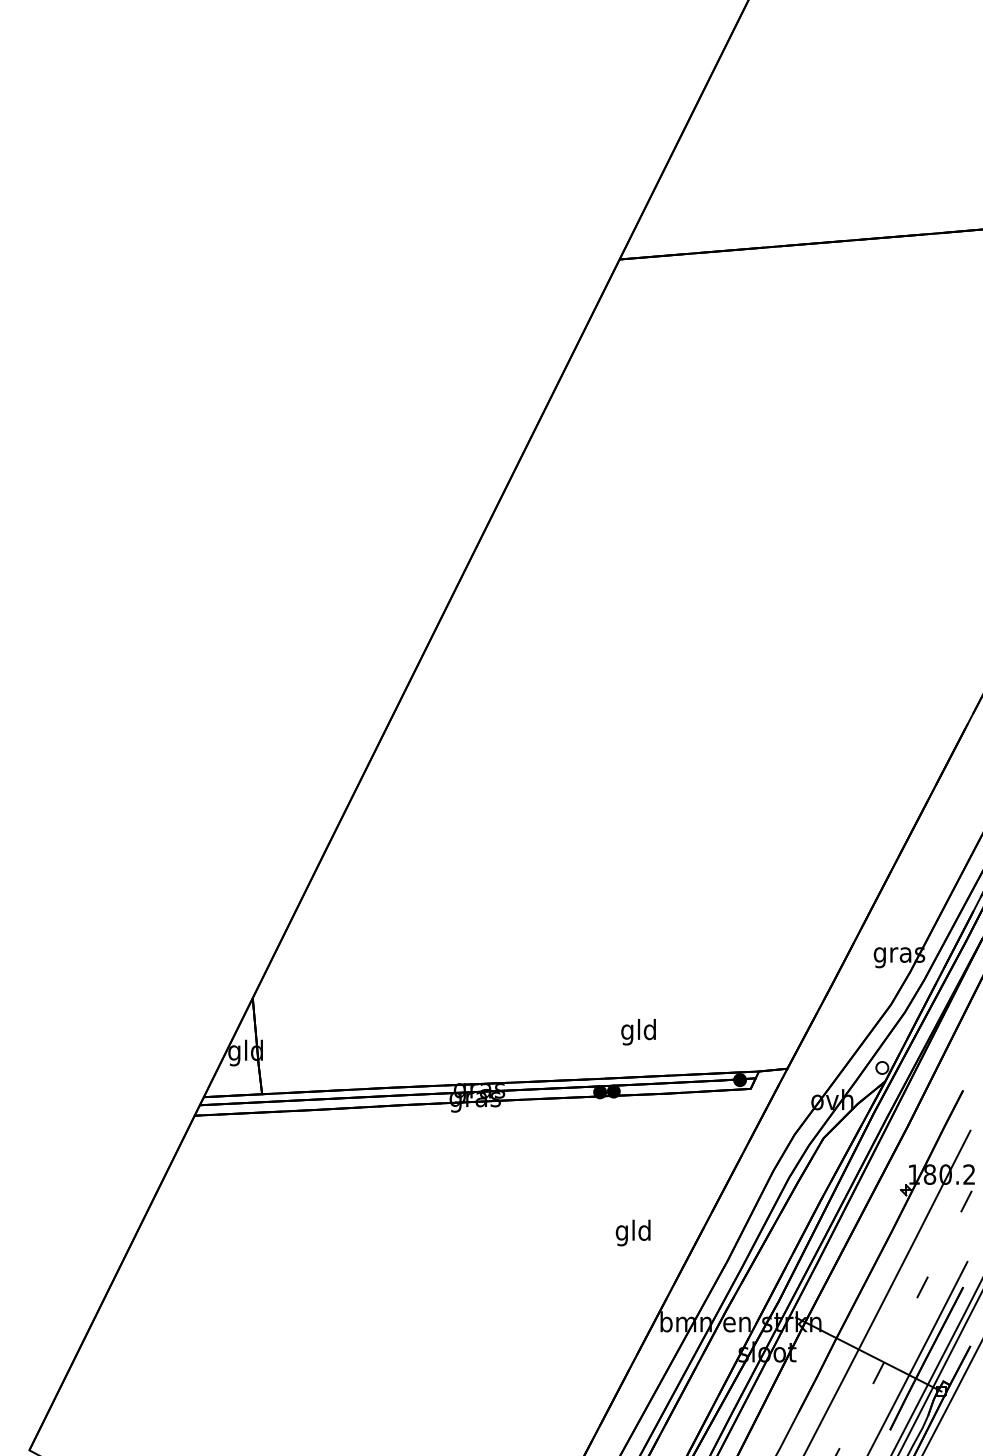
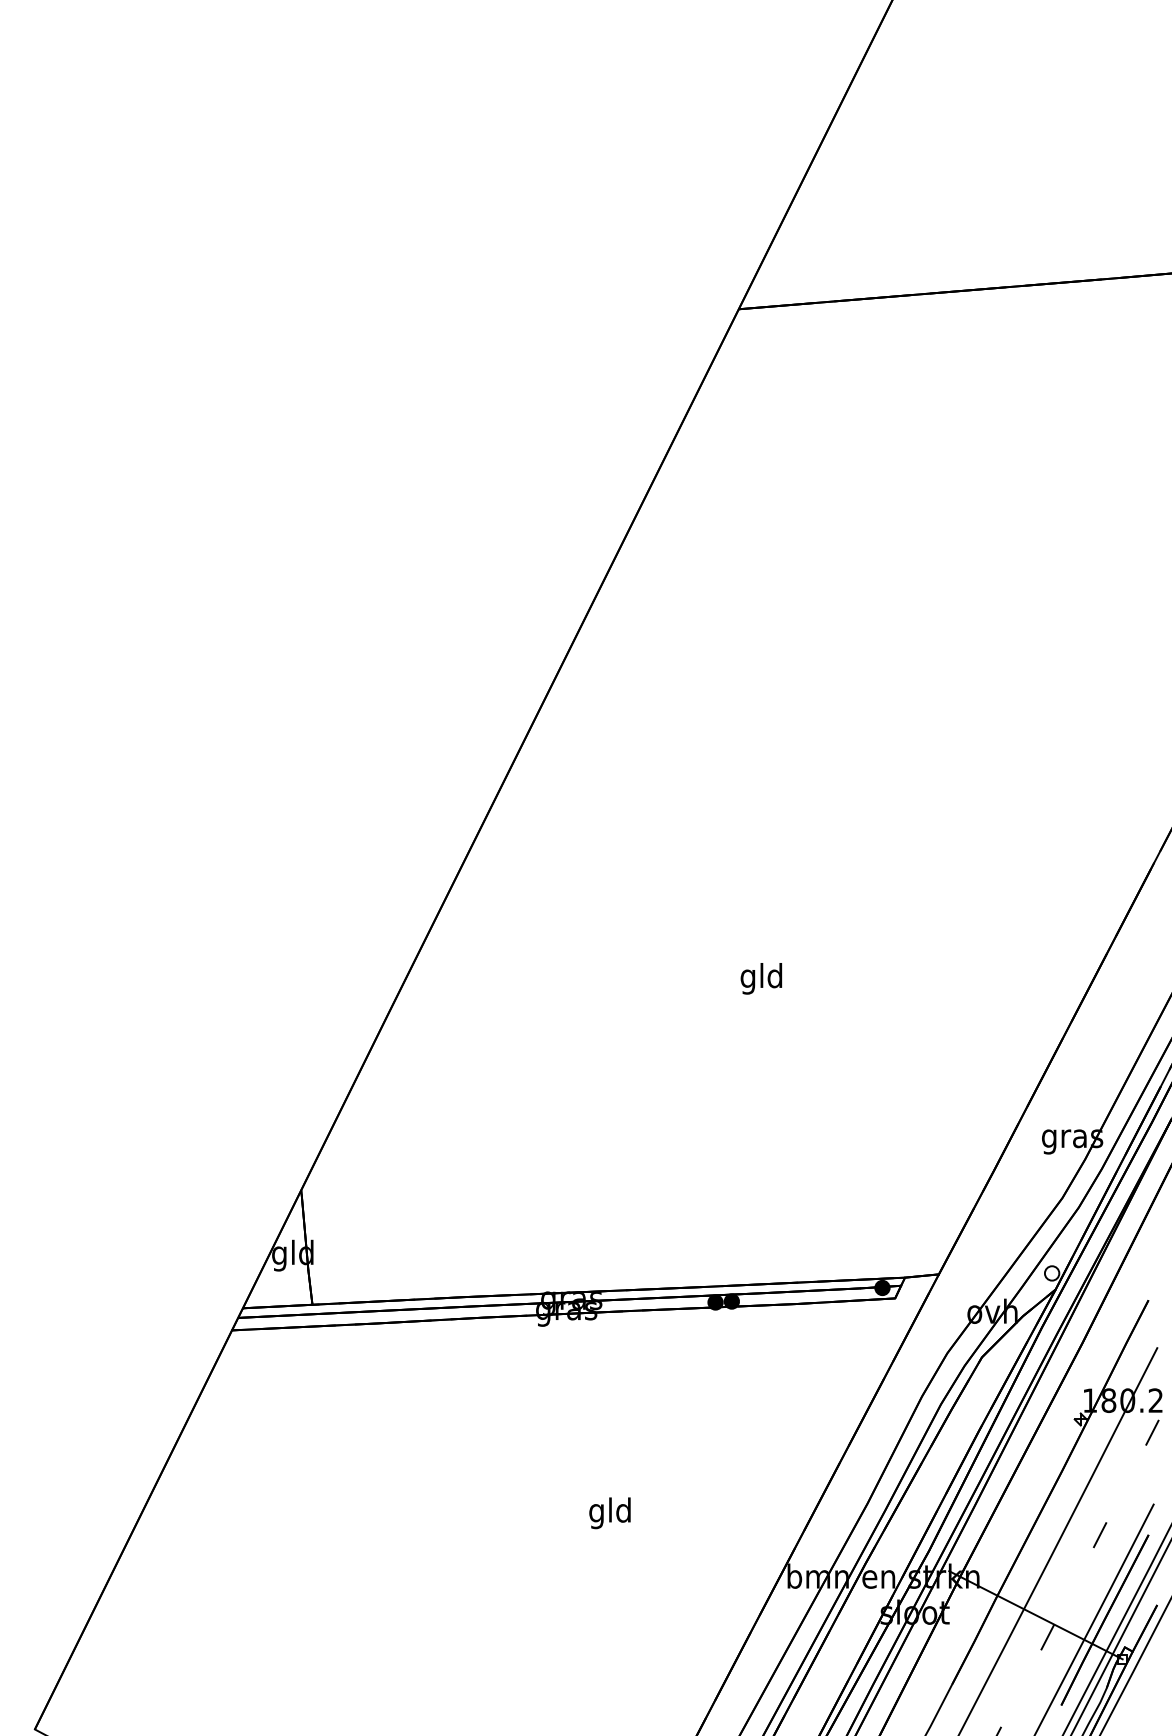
text: (638, 1031) -> (761, 978), moved
text: (632, 1233) -> (609, 1513), moved

